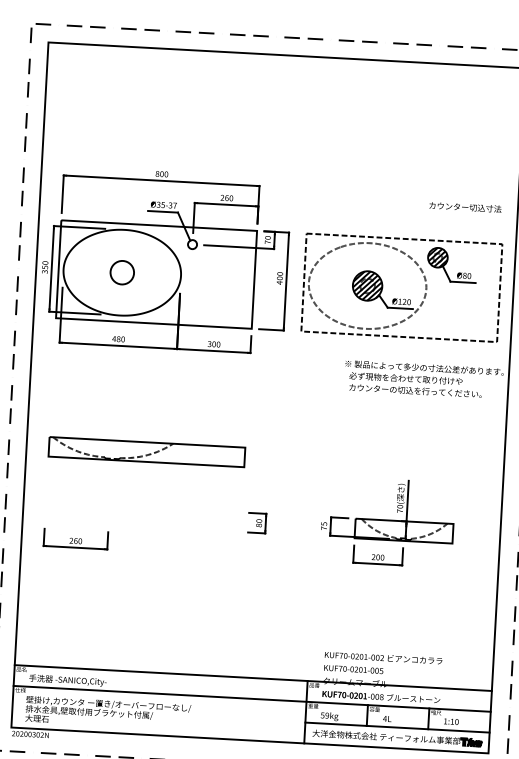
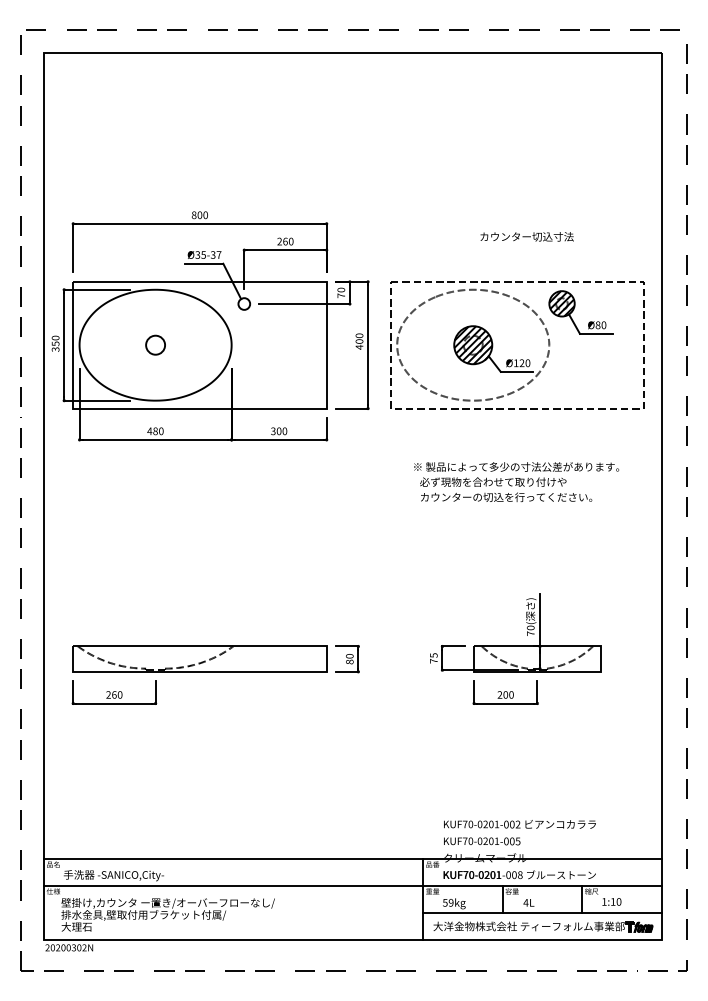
text: (465, 207) -> (526, 236), moved
circle: (122, 272) -> (155, 344), size x0.62
text: (423, 379) -> (516, 482), moved
part: (146, 451) -> (199, 658), moved

